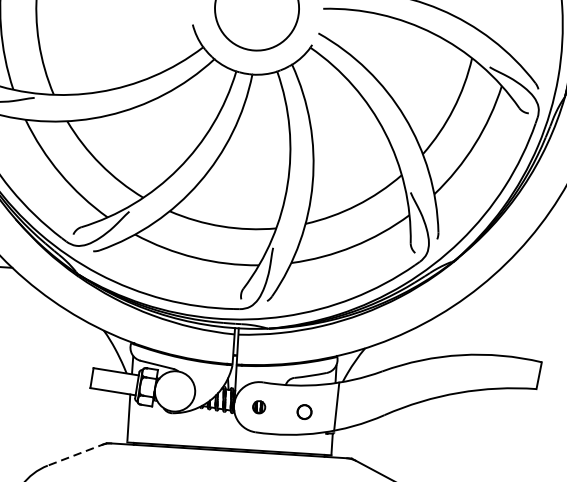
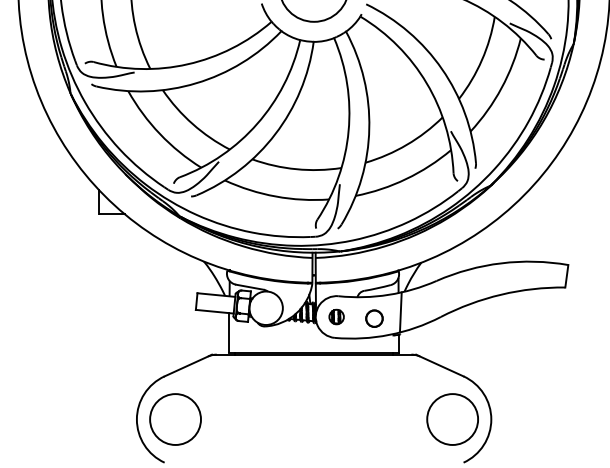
part: (259, 406) -> (336, 316), size x1.43
circle: (304, 411) -> (374, 318), size x1.43
line: (77, 454) -> (188, 365), dashed -> solid

